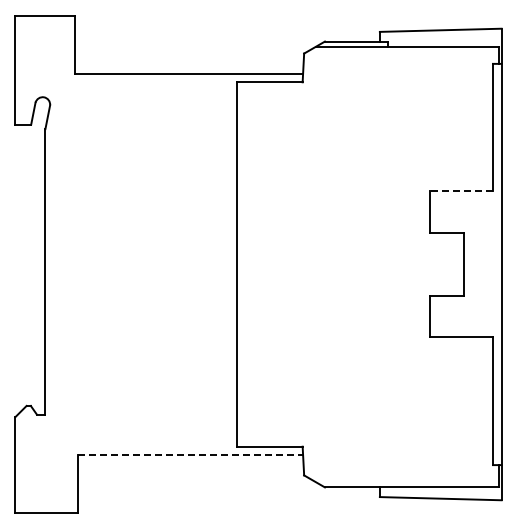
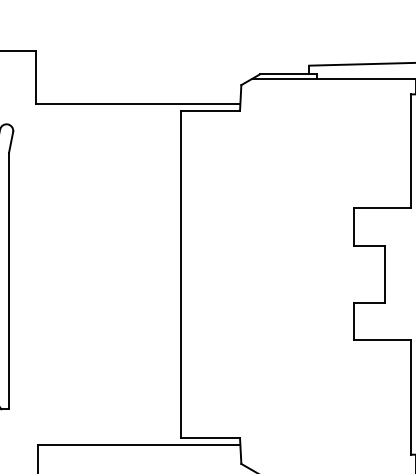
line: (461, 190) -> (382, 208), dashed -> solid
line: (190, 454) -> (139, 445), dashed -> solid

